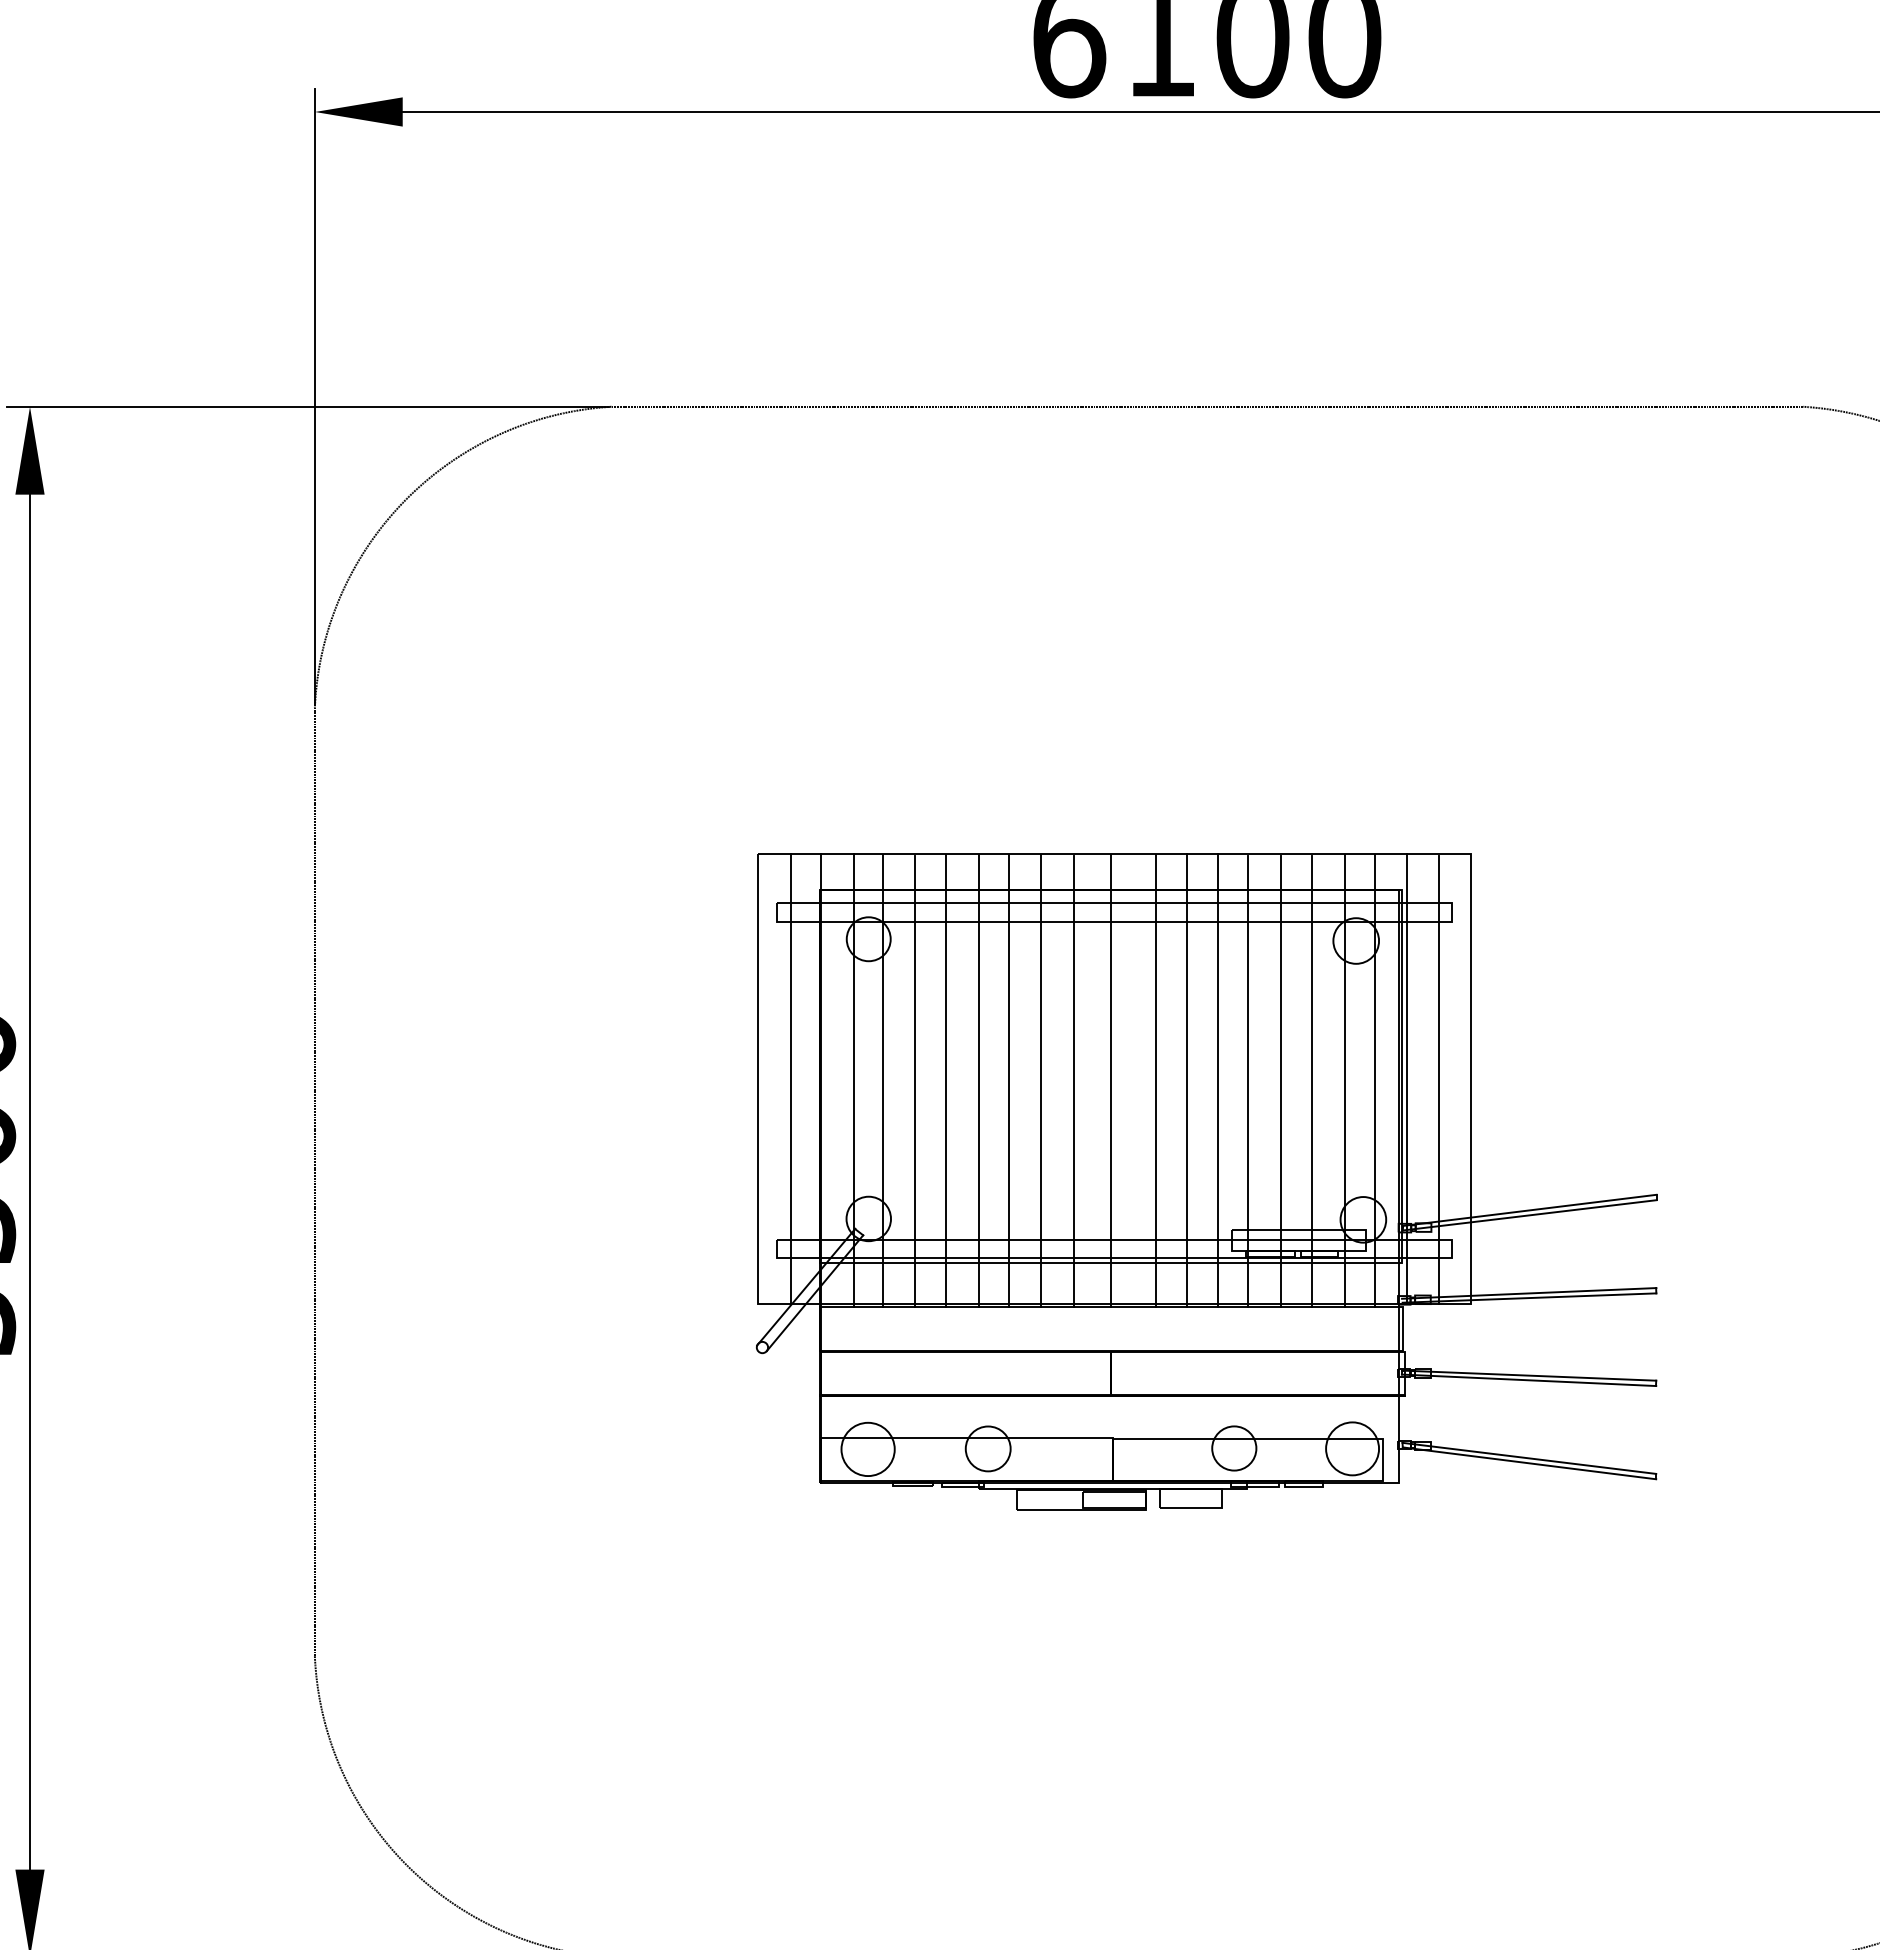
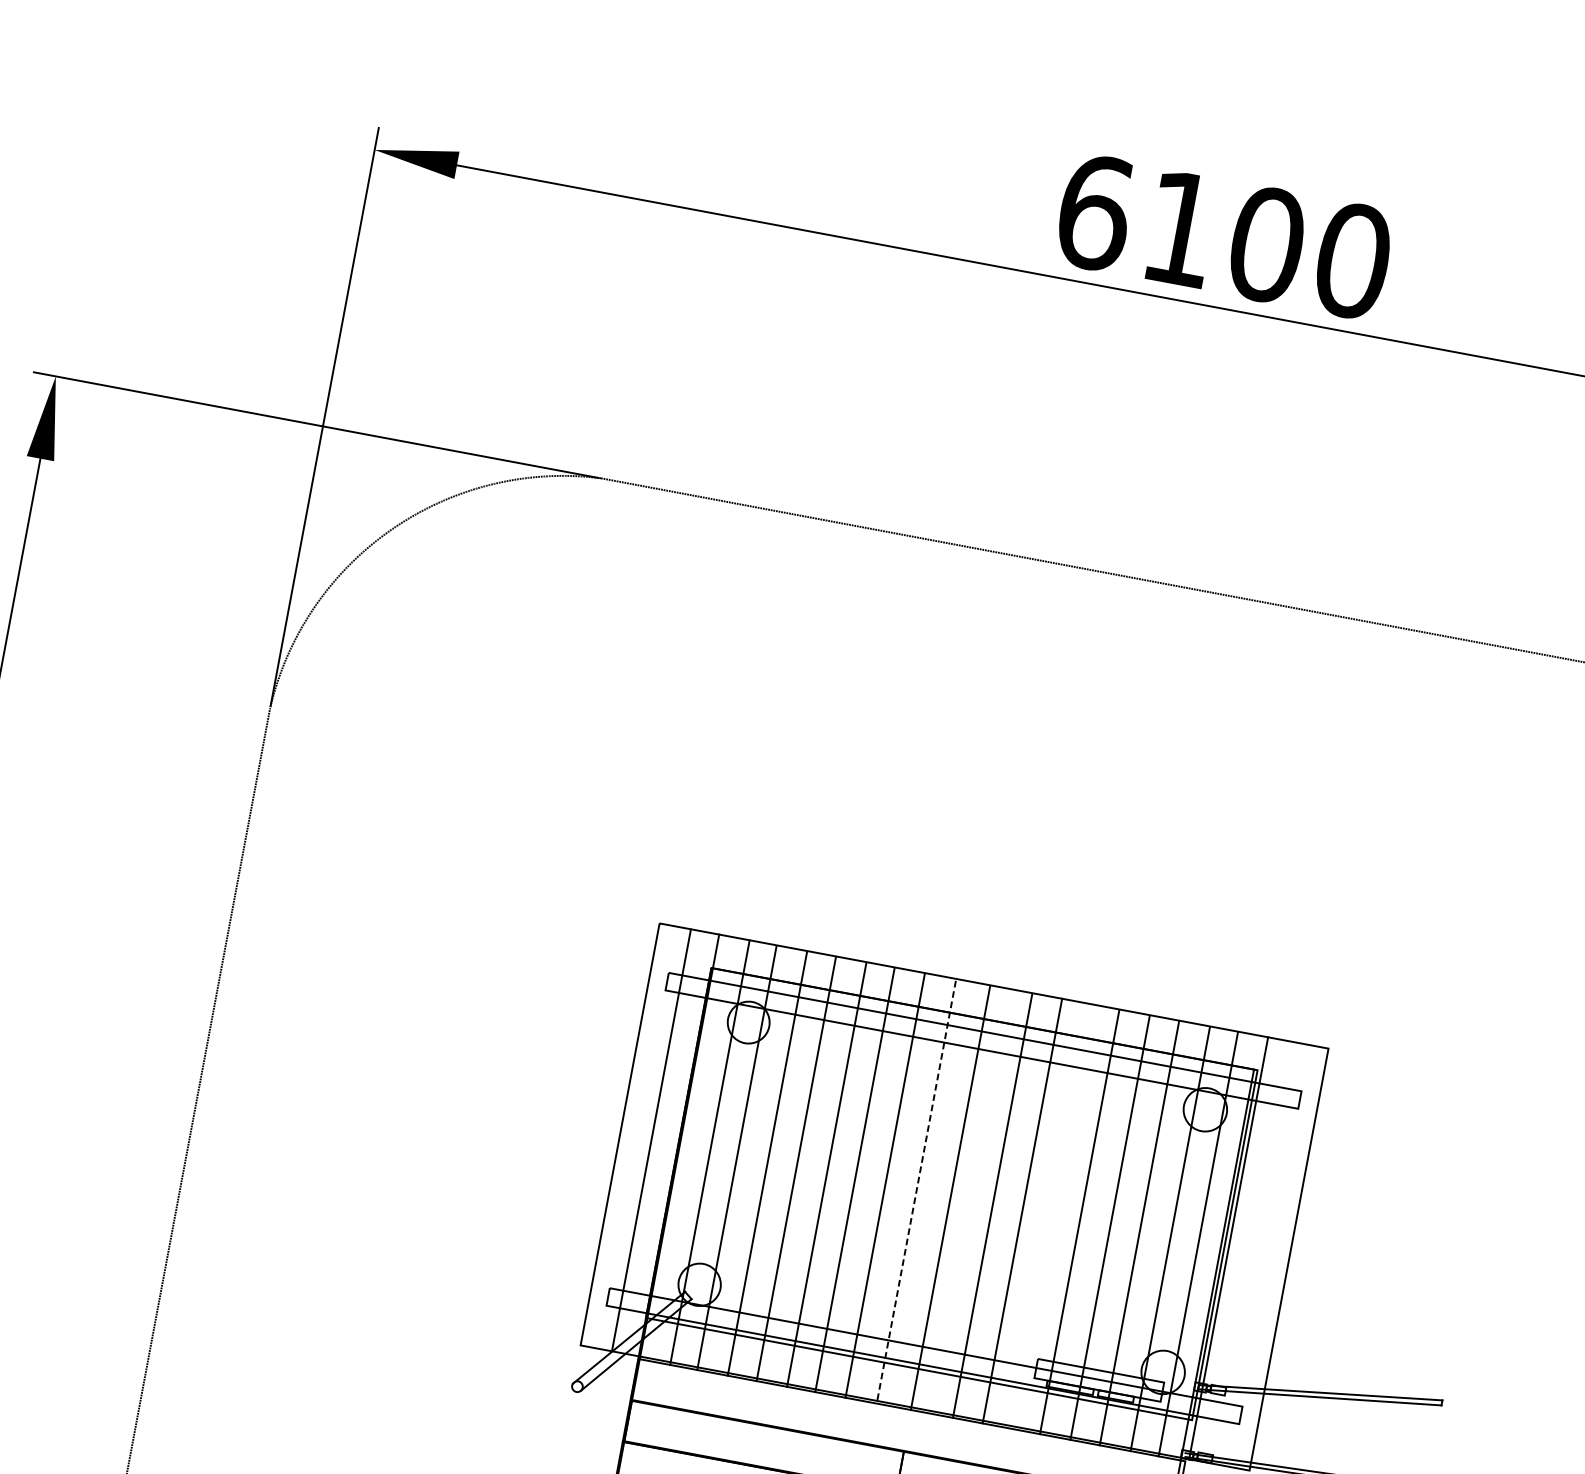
line: (1218, 1080) -> (1051, 1216), removed
line: (1439, 1080) -> (1258, 1255), removed
line: (1074, 1082) -> (916, 1192), solid -> dashed

